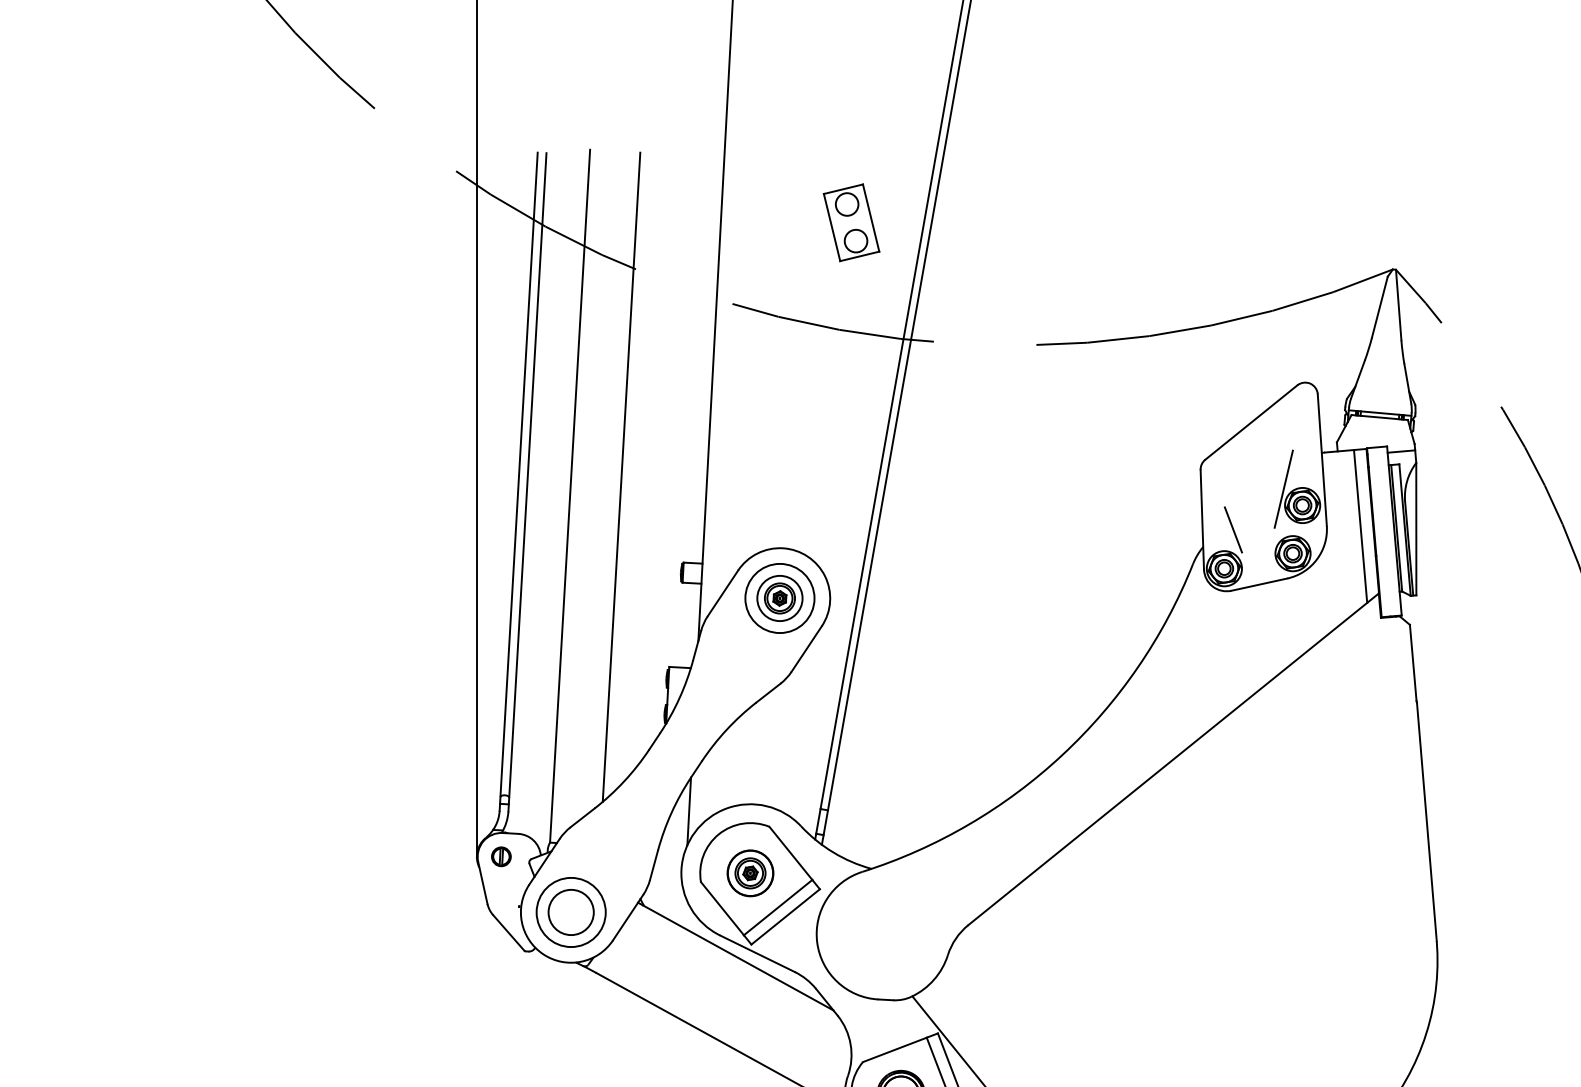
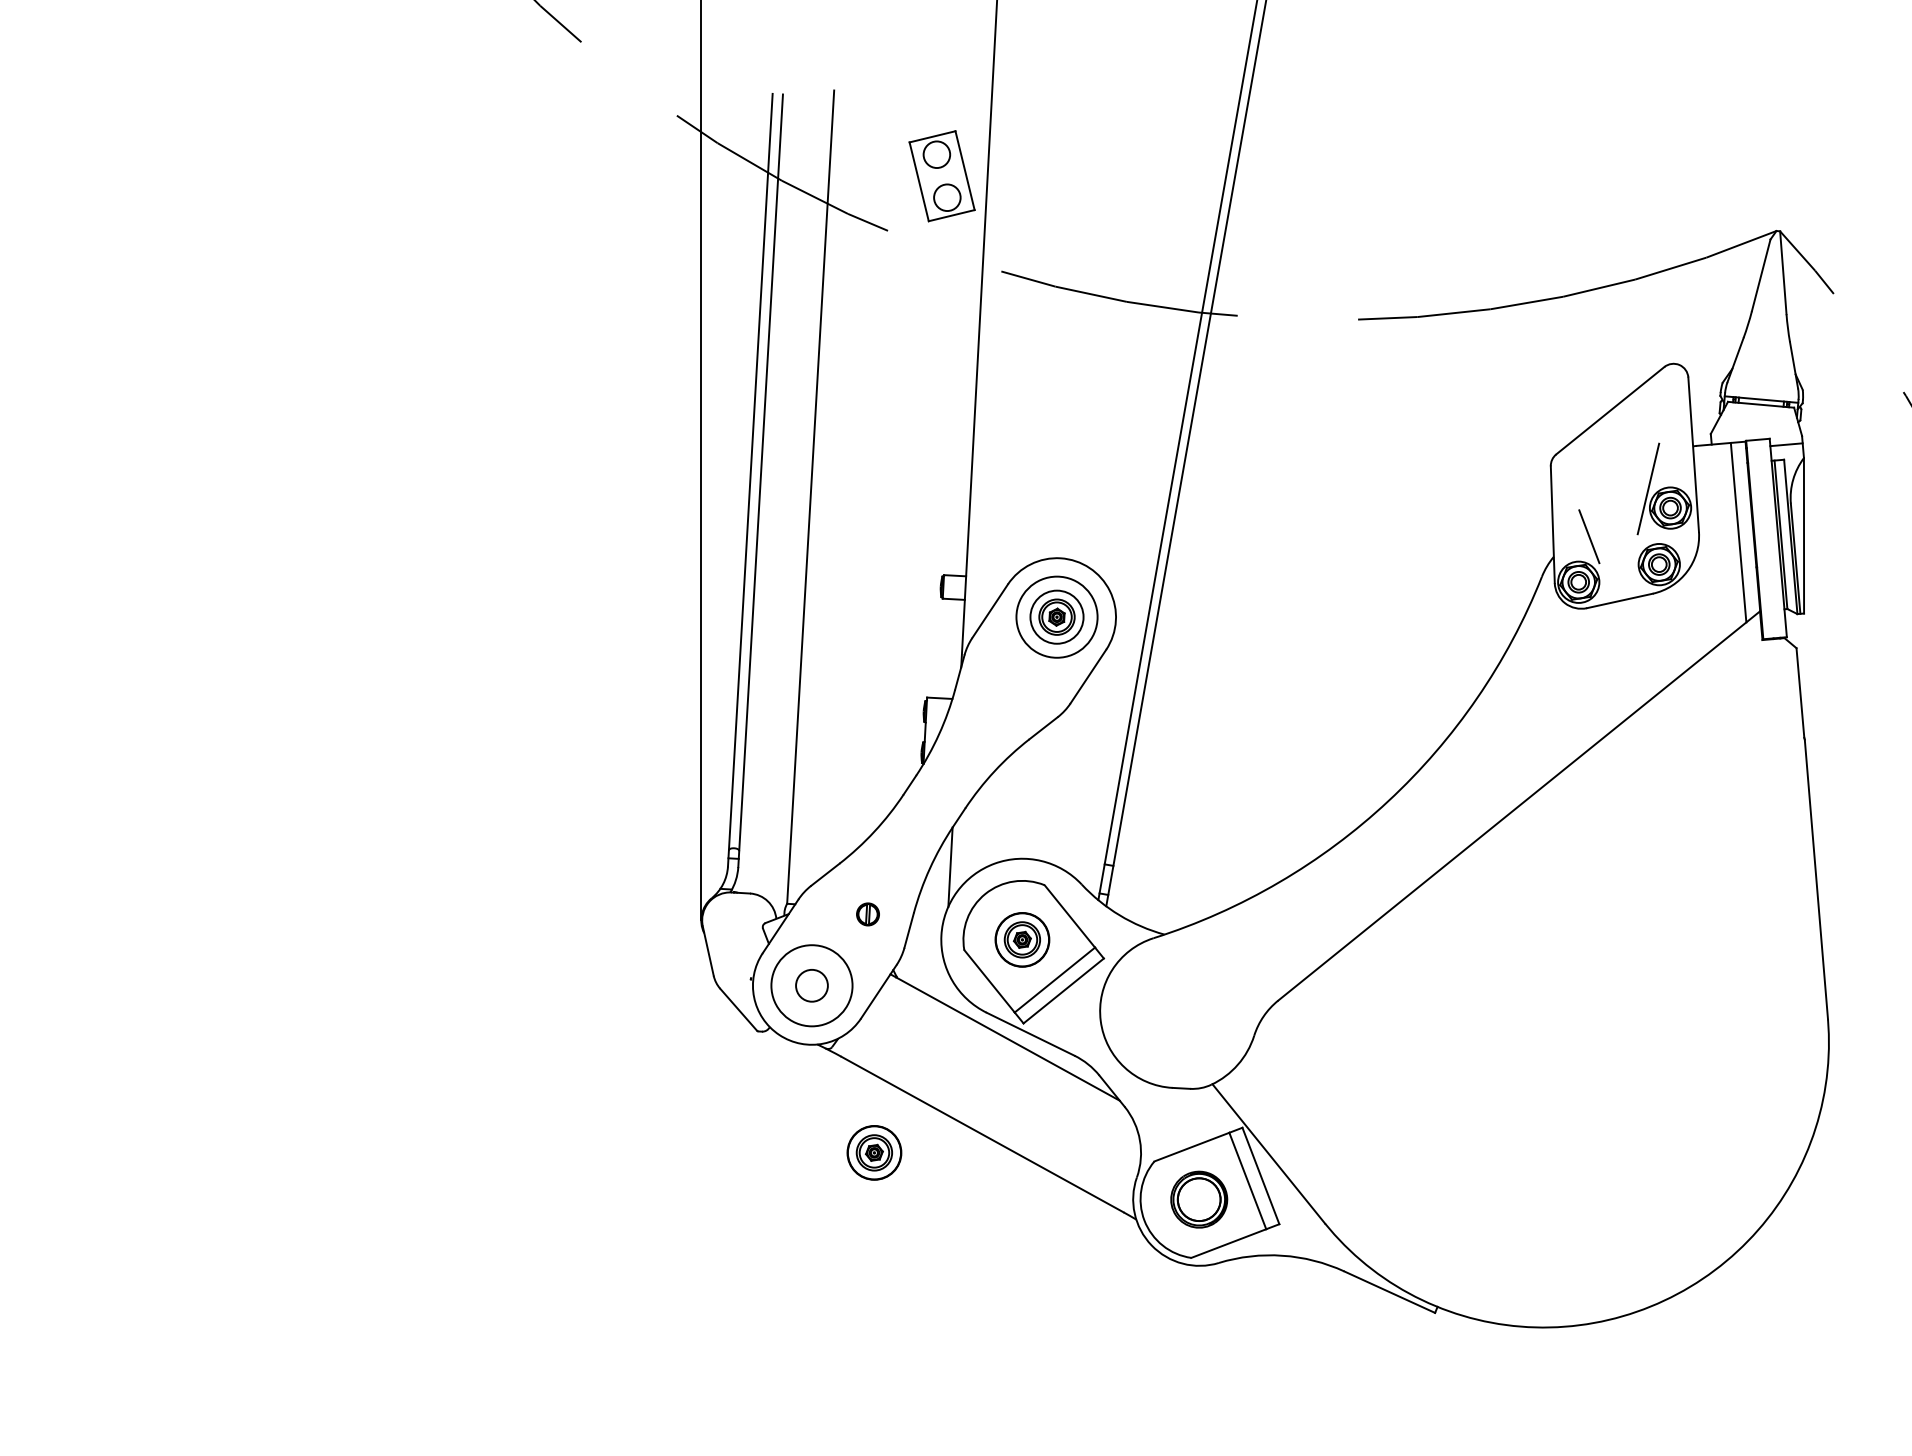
part: (851, 223) -> (941, 176), moved
line: (621, 476) -> (871, 474), removed
part: (500, 856) -> (867, 914), moved
circle: (570, 912) -> (811, 985), size x0.6
part: (624, 1054) -> (874, 1152), added

